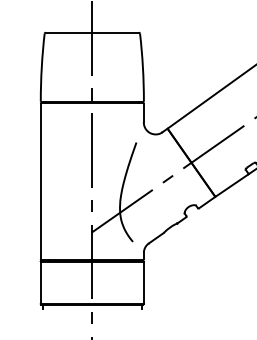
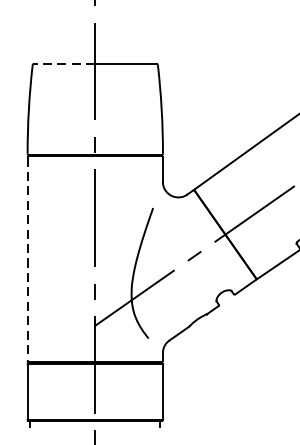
line: (68, 32) -> (63, 63), solid -> dashed
line: (40, 181) -> (27, 259), solid -> dashed

